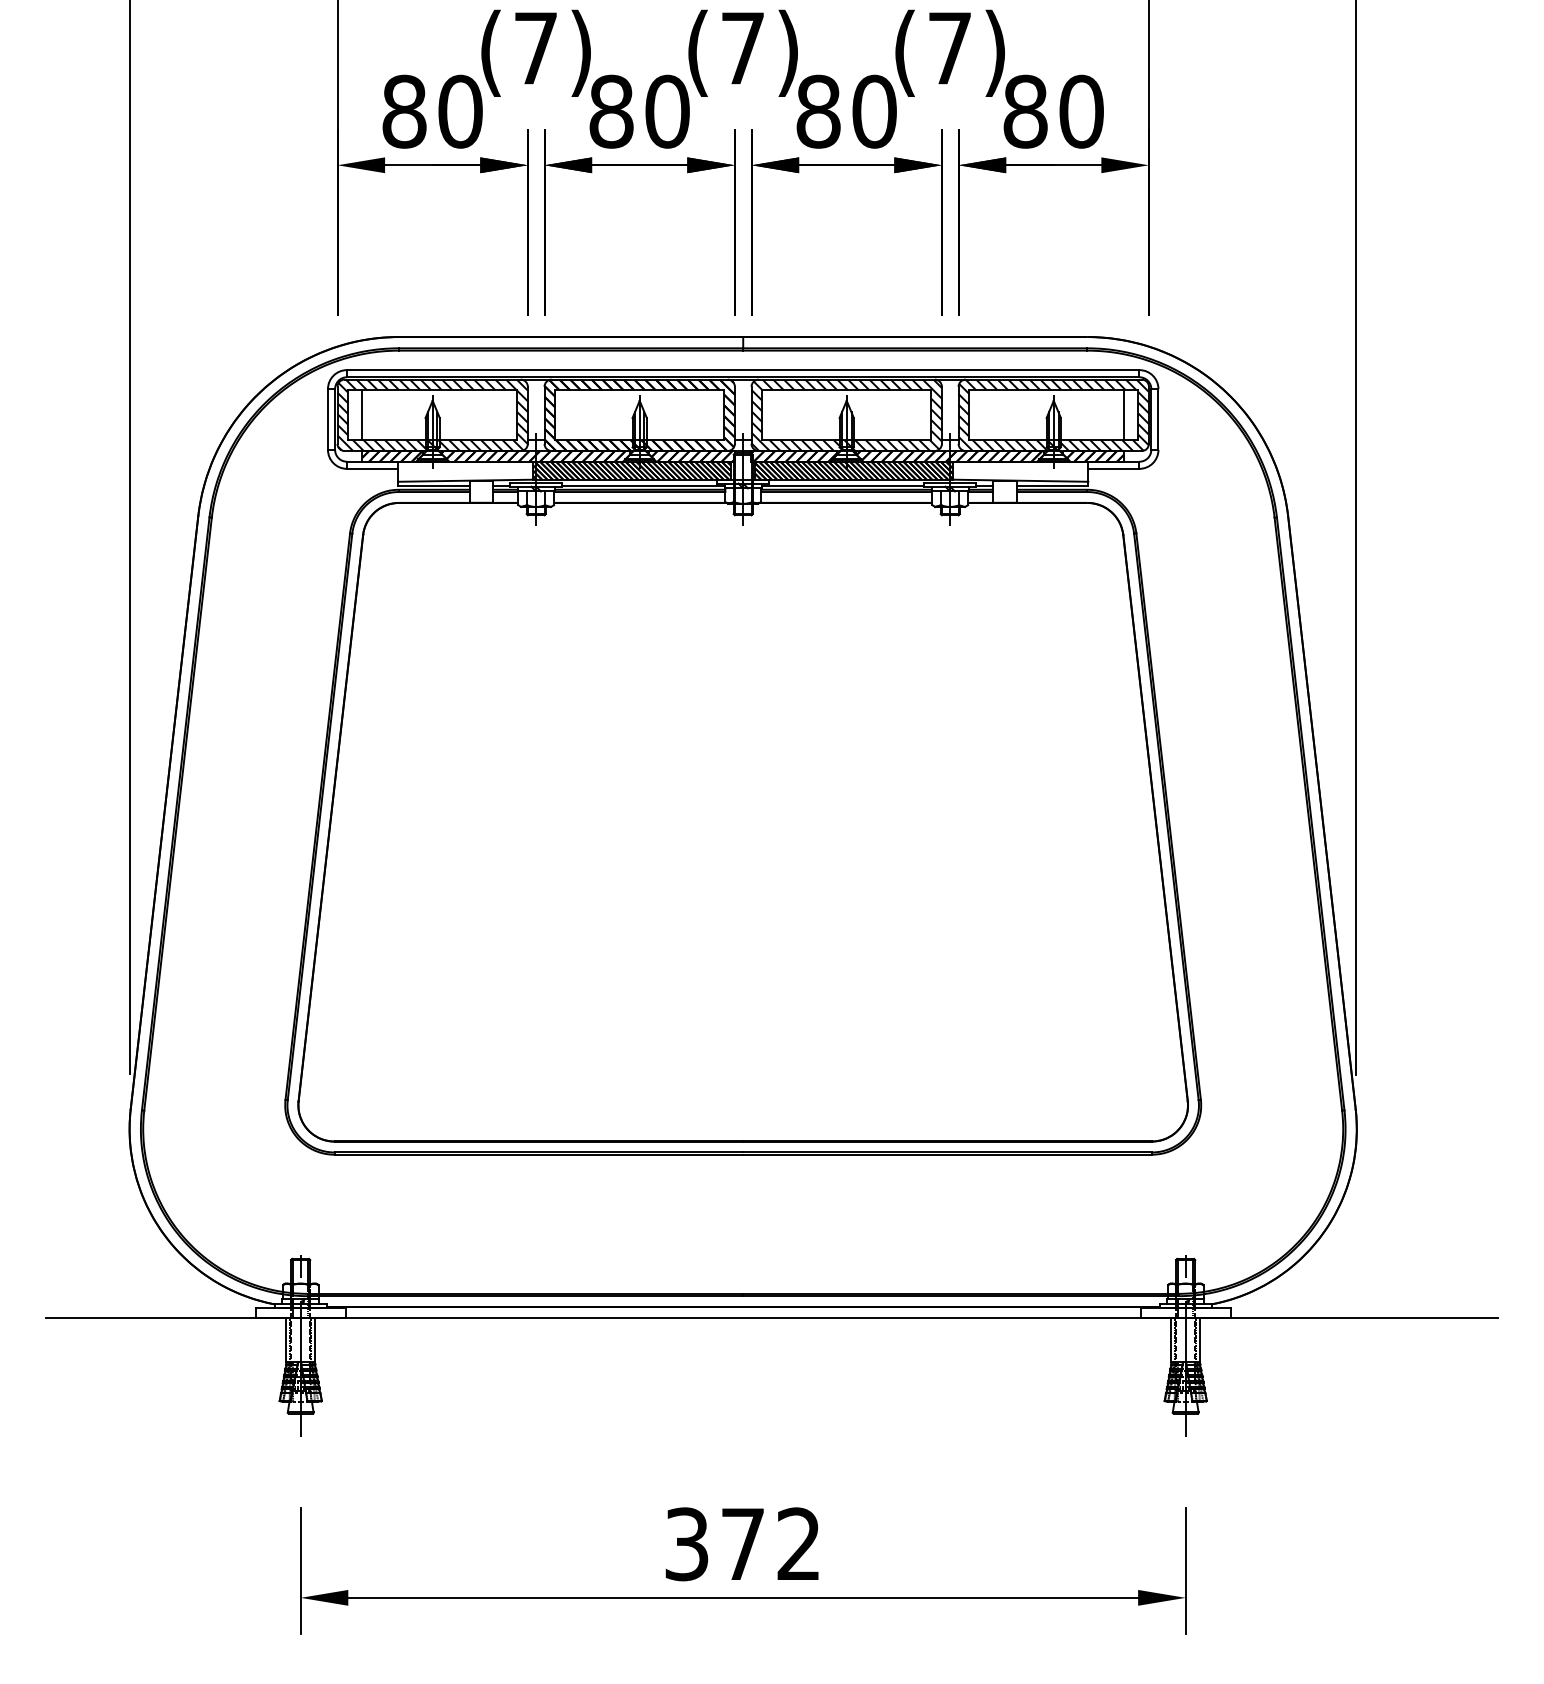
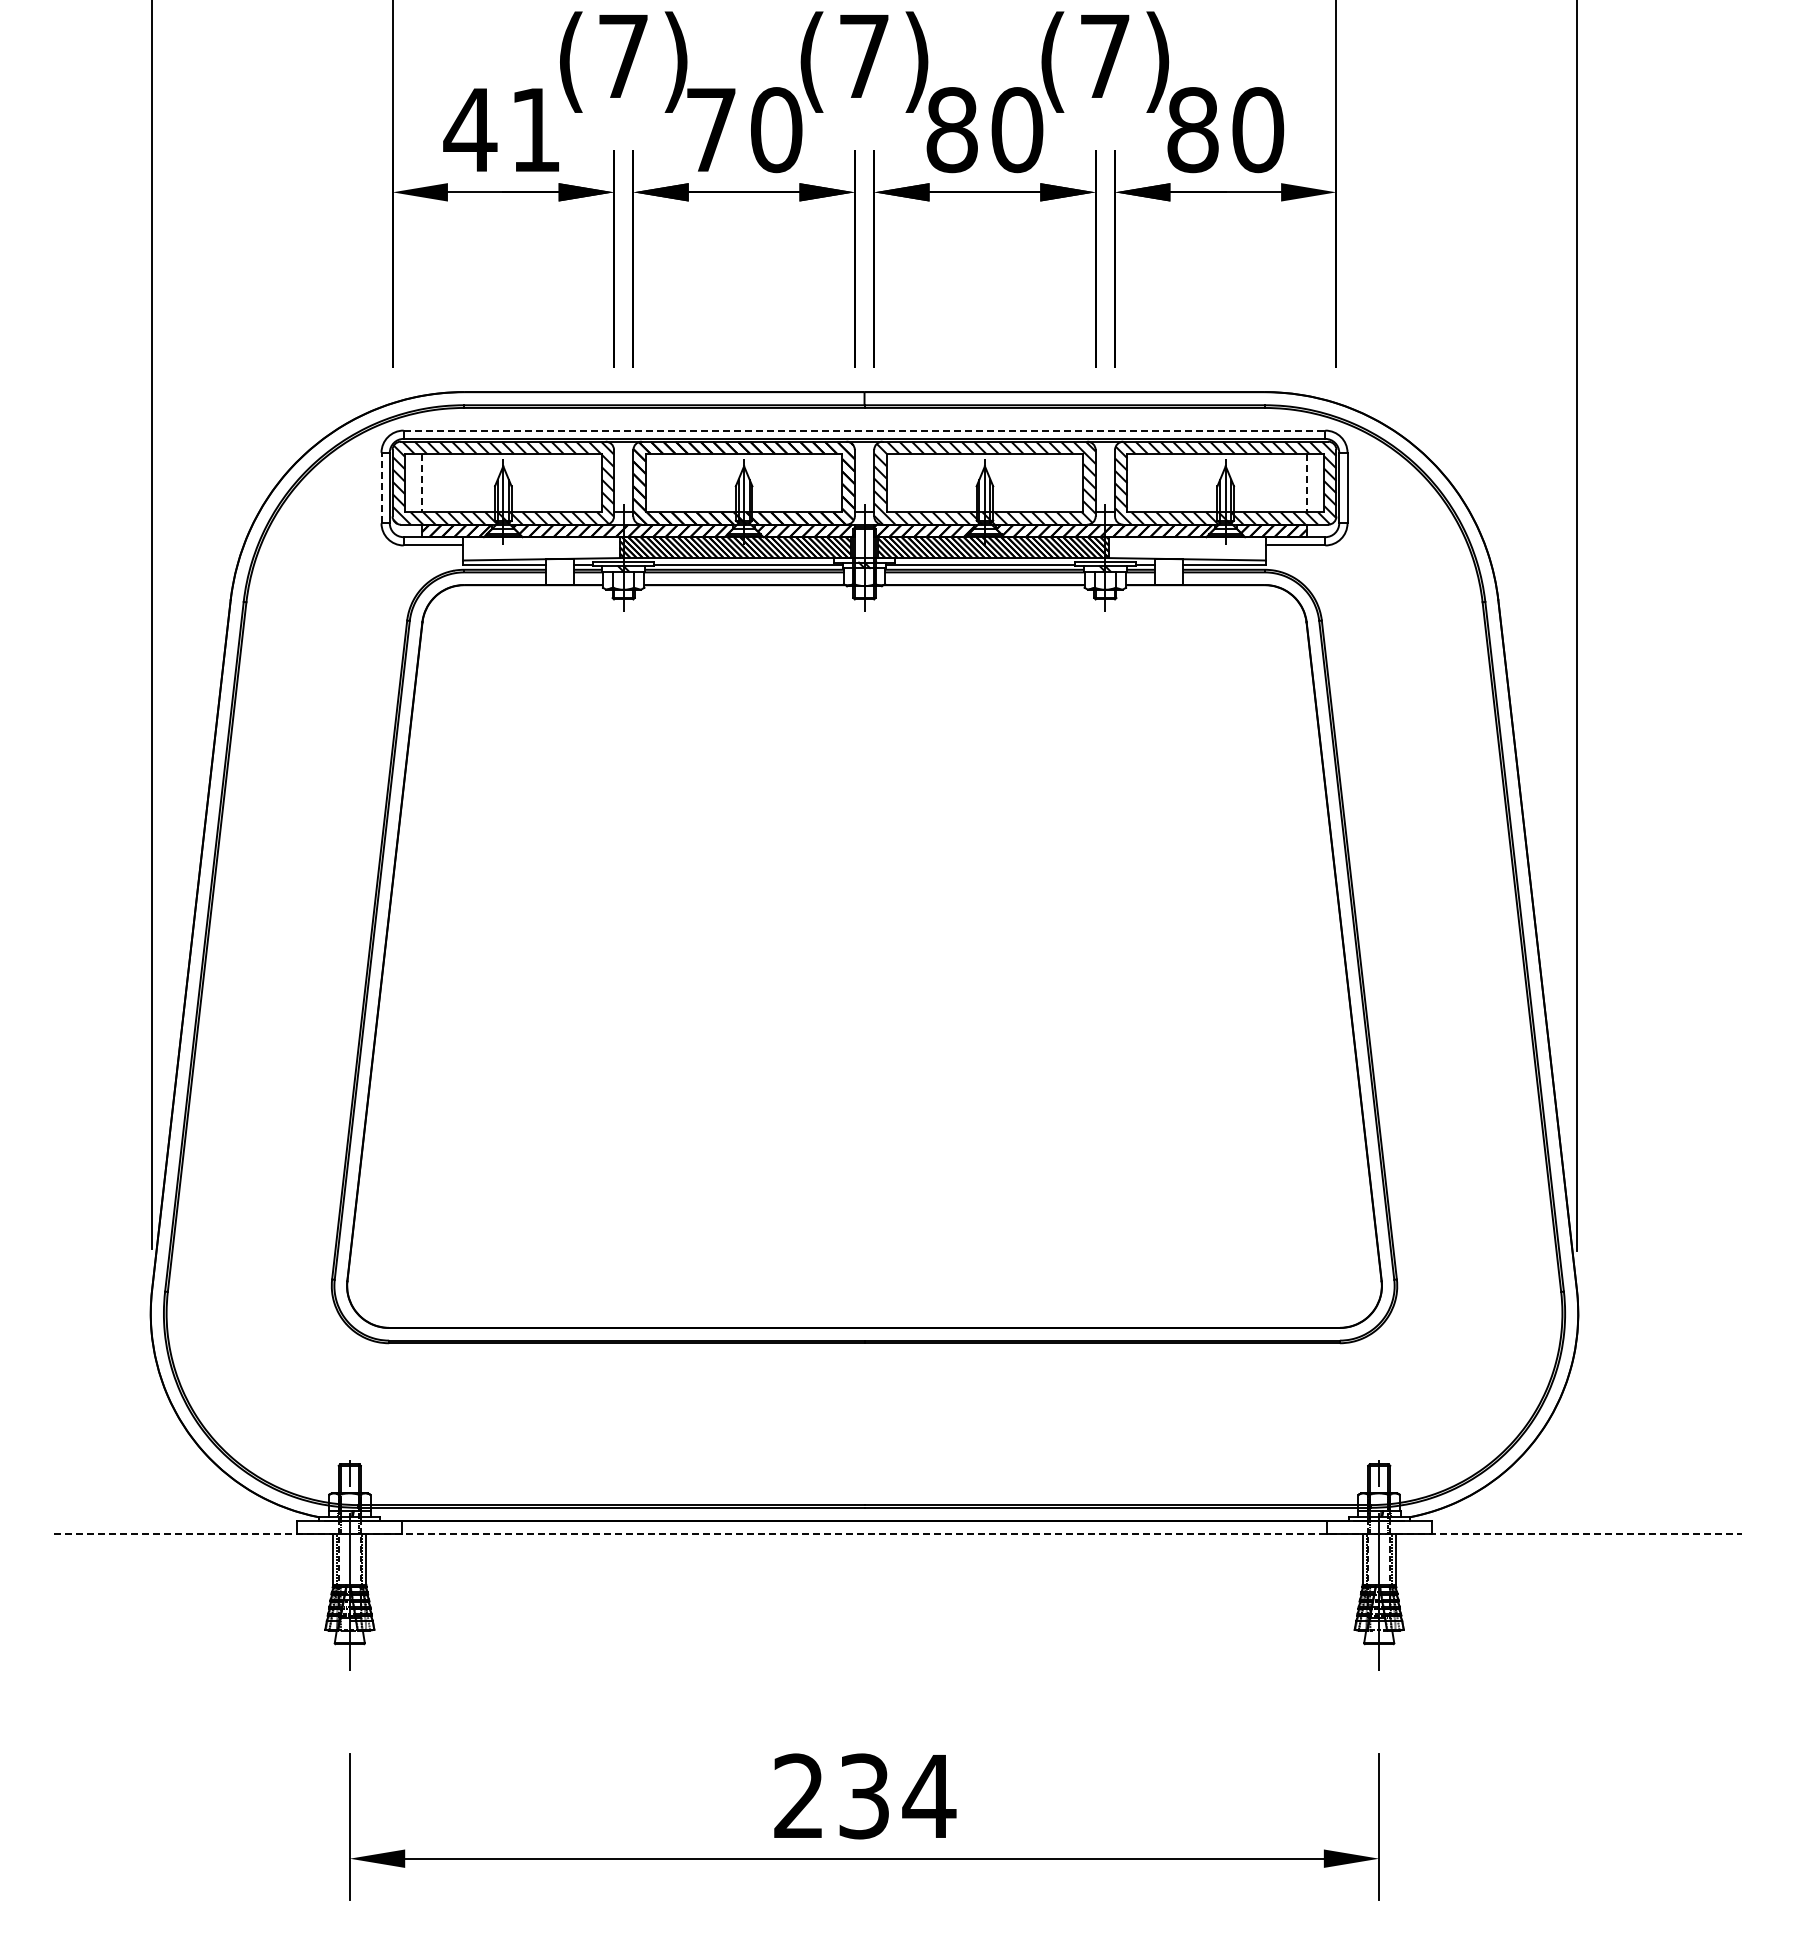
text: (431, 112) -> (502, 130), 80 -> 41
text: (611, 112) -> (711, 130), 80 -> 70
line: (743, 370) -> (864, 430), solid -> dashed
line: (362, 415) -> (421, 483), solid -> dashed
line: (1124, 415) -> (1307, 483), solid -> dashed
line: (327, 419) -> (381, 487), solid -> dashed
line: (772, 1318) -> (898, 1533), solid -> dashed
text: (744, 1544) -> (865, 1796), 372 -> 234

